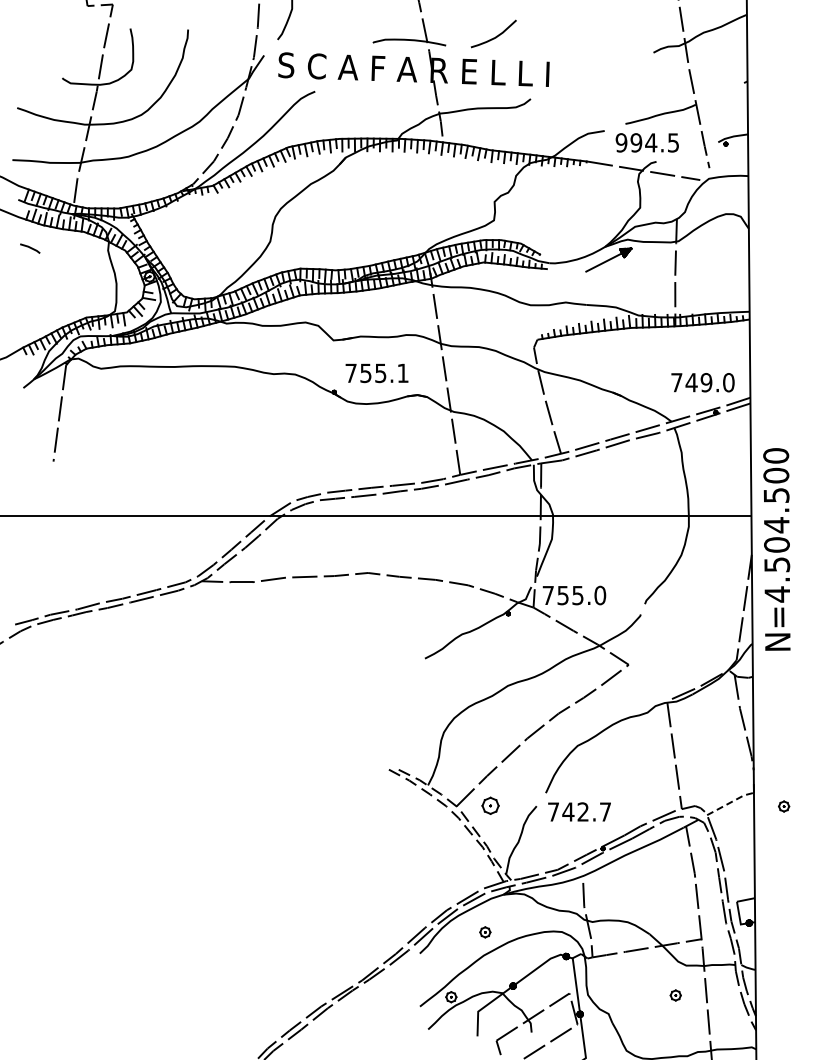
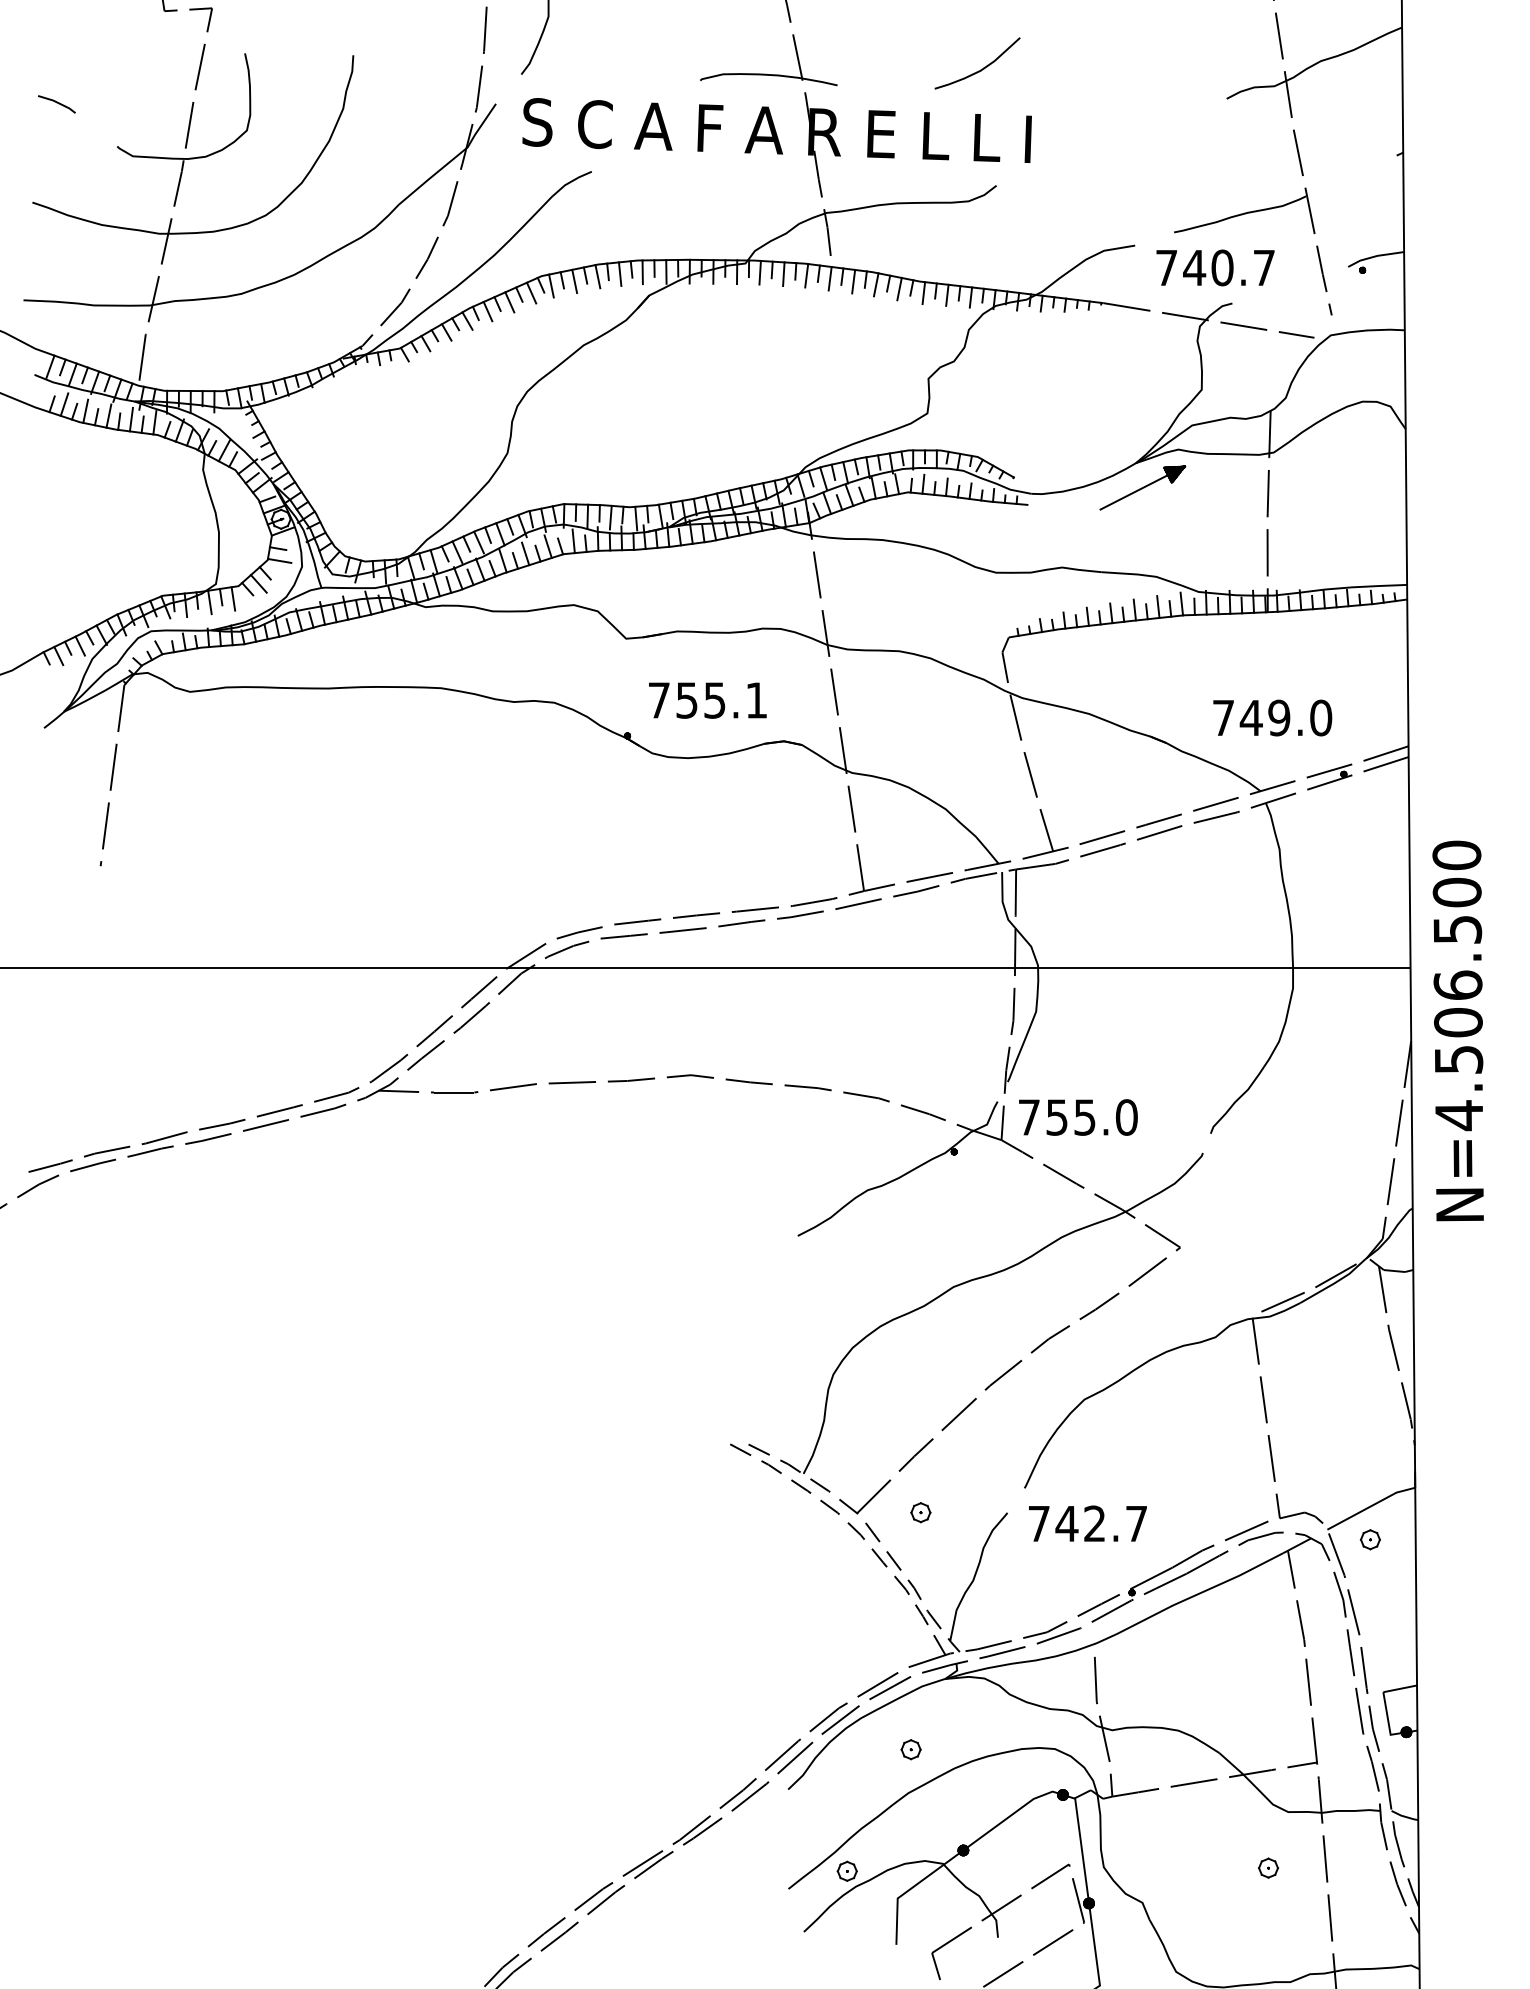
curve: (496, 35) -> (982, 66), moved
text: (646, 142) -> (1213, 267), 994.5 -> 740.7
line: (30, 248) -> (57, 103), moved
text: (702, 382) -> (1271, 717), moved
text: (776, 525) -> (1457, 986), N=4.504.500 -> N=4.506.500
line: (730, 802) -> (1371, 1505), dashed -> solid
part: (490, 806) -> (920, 1513), size x0.62
part: (784, 806) -> (1371, 1539), moved

